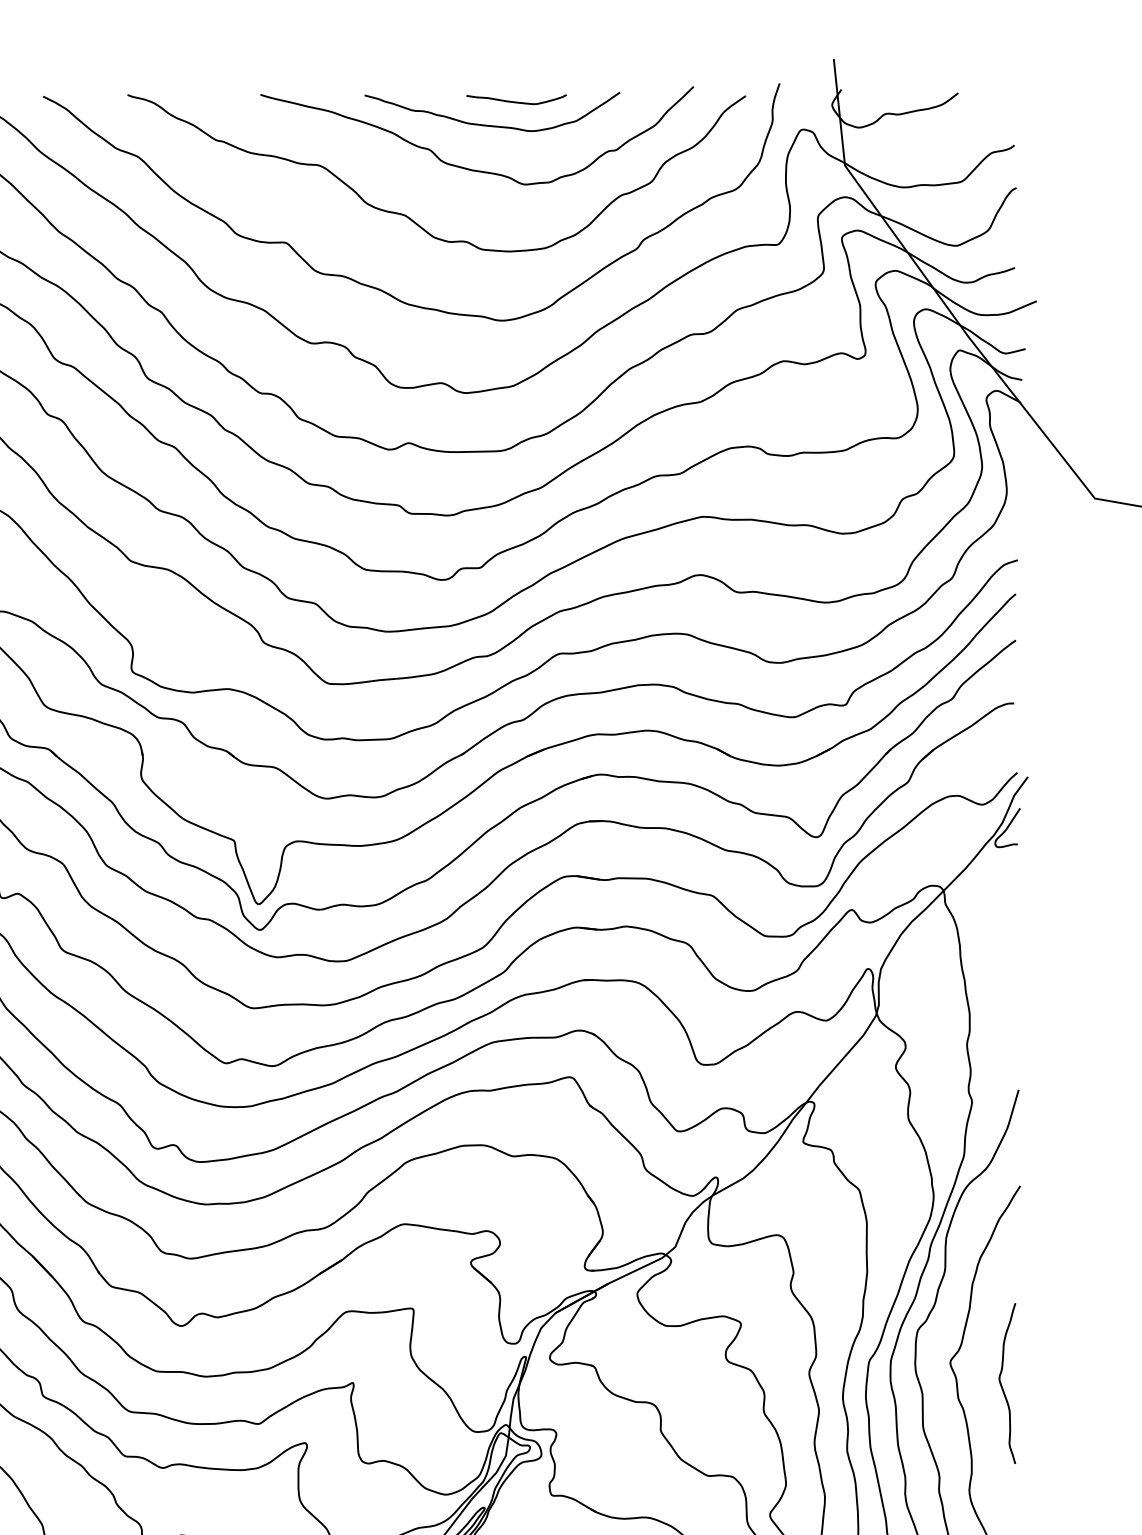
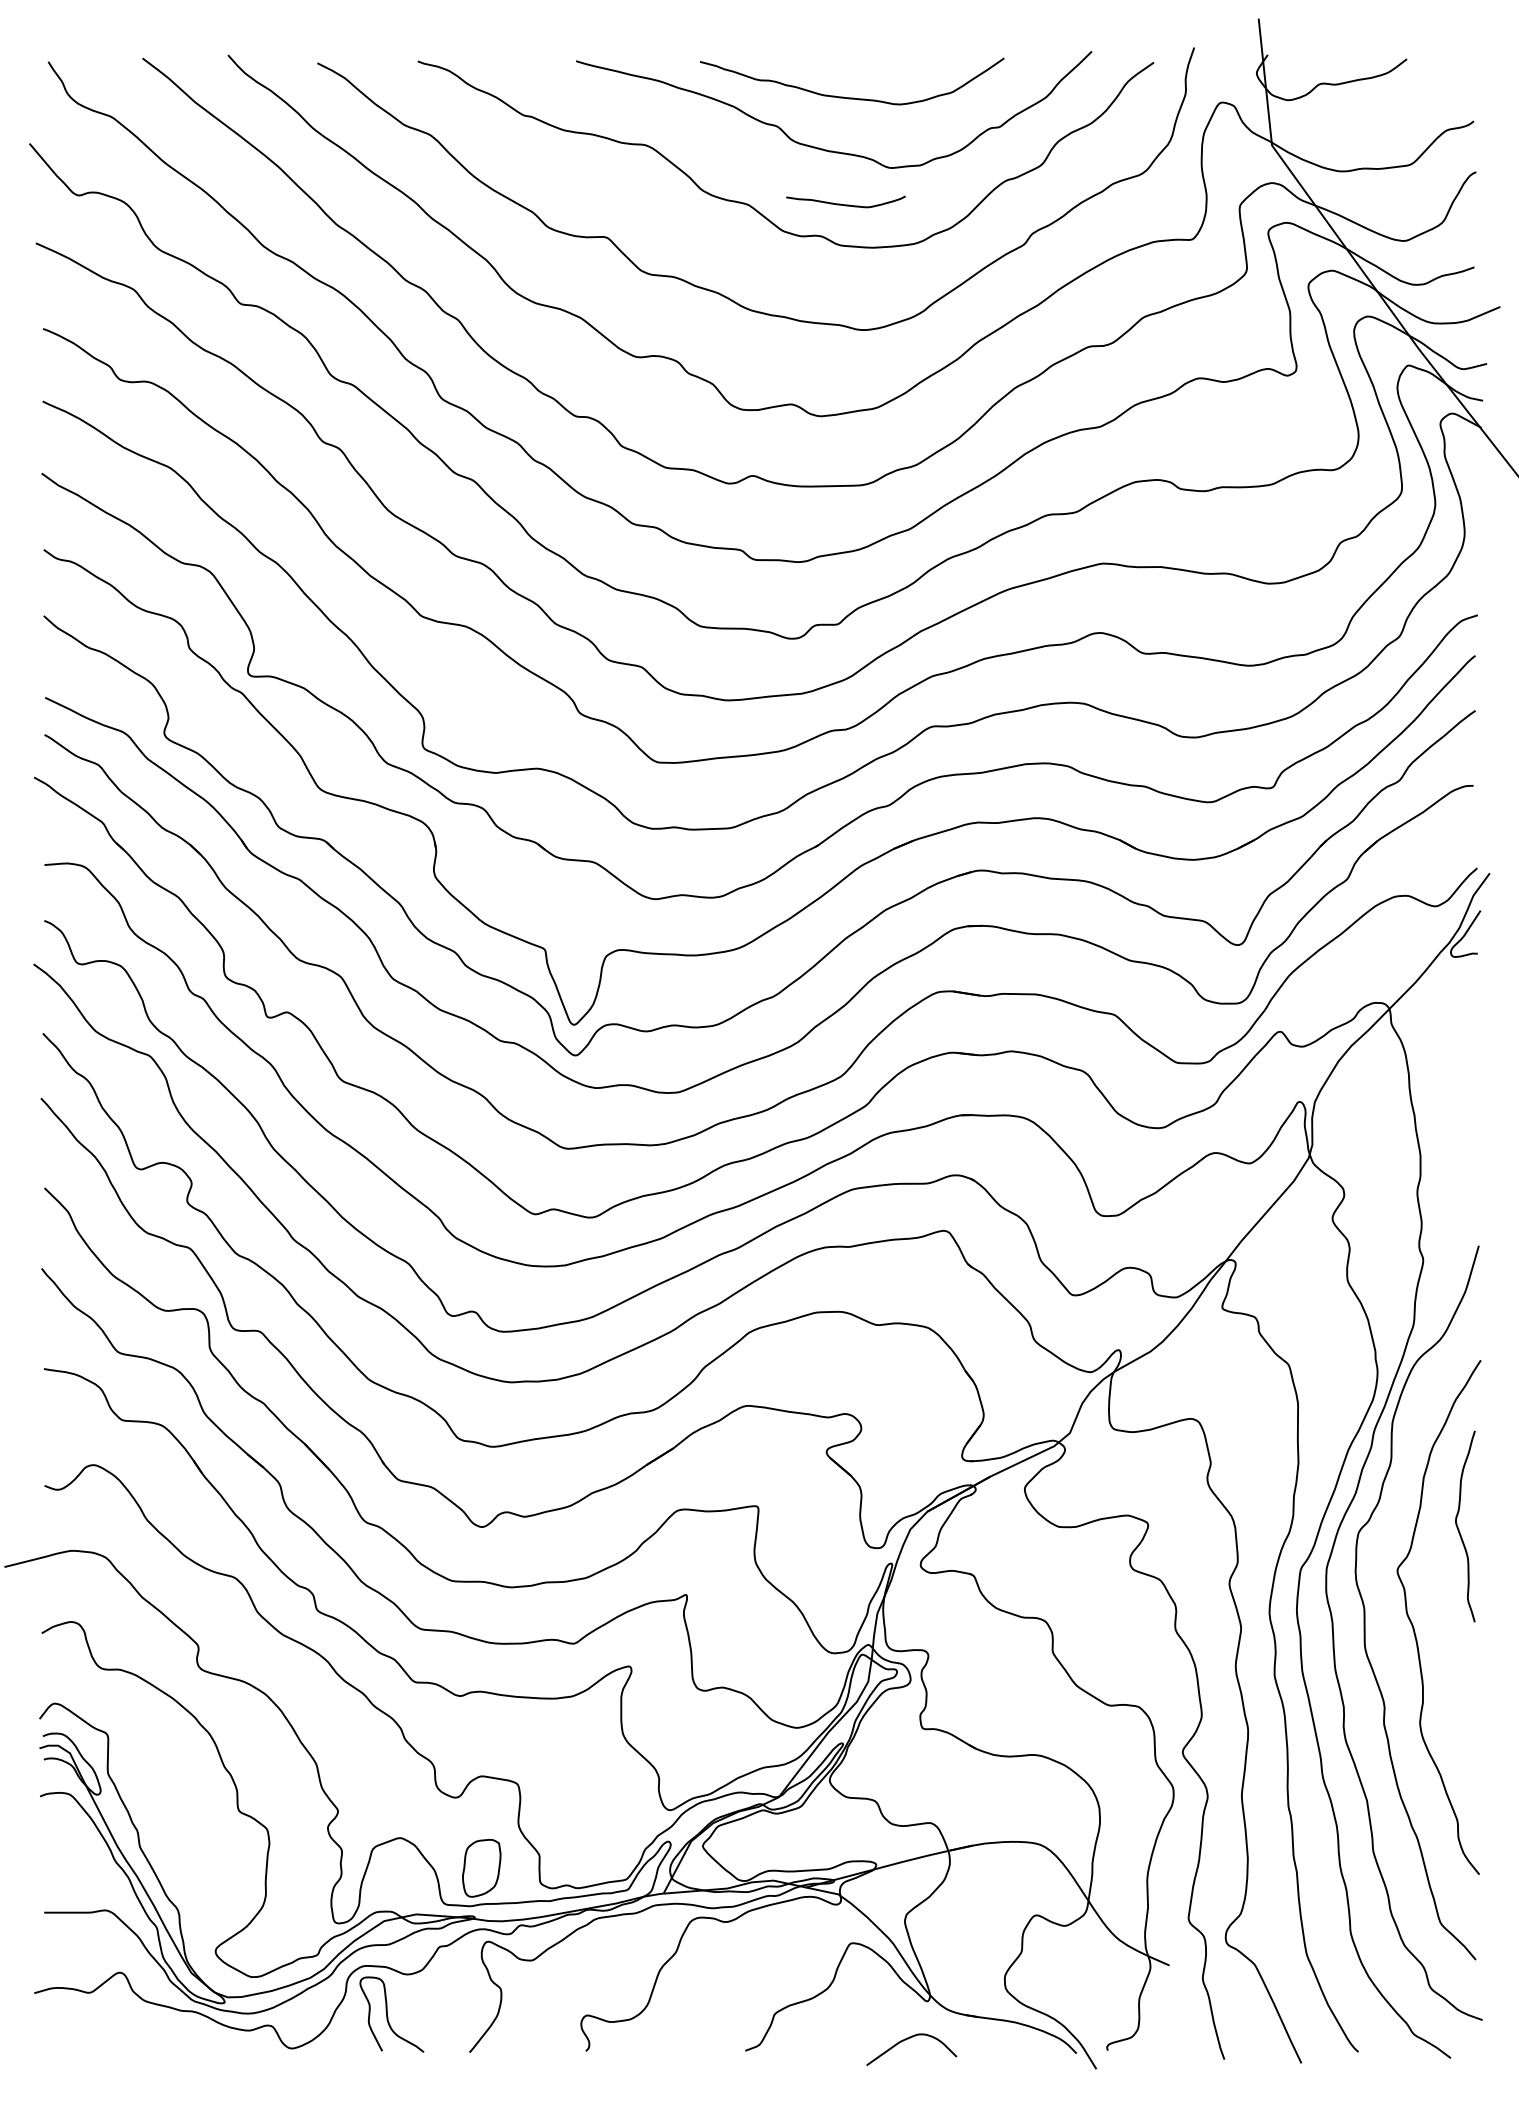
curve: (516, 101) -> (845, 204), moved
curve: (1002, 1386) -> (1459, 1529), moved

